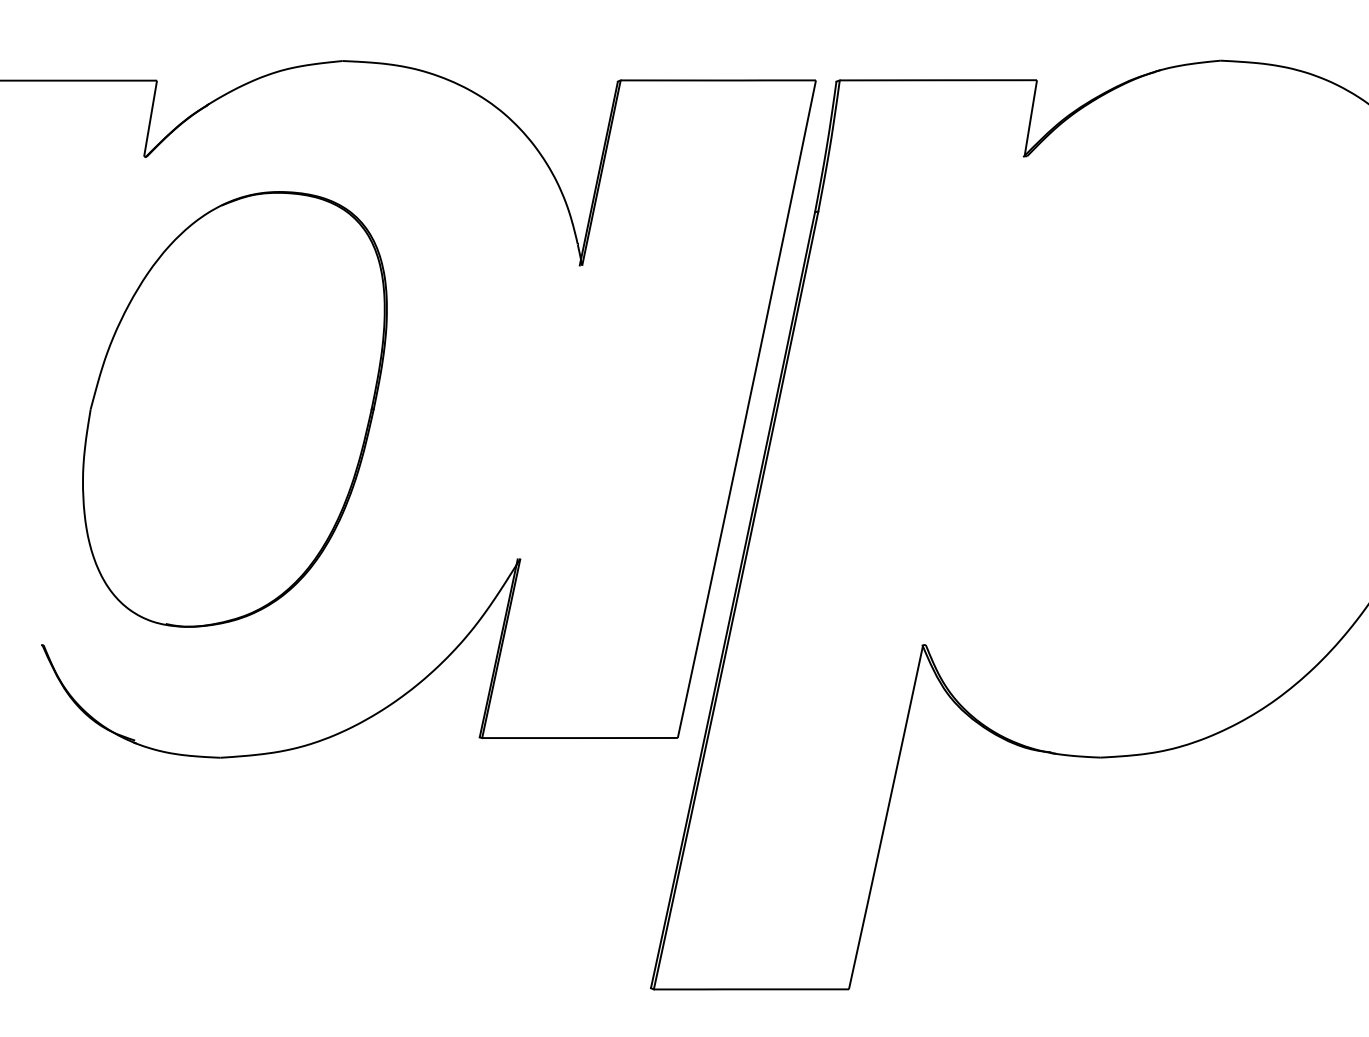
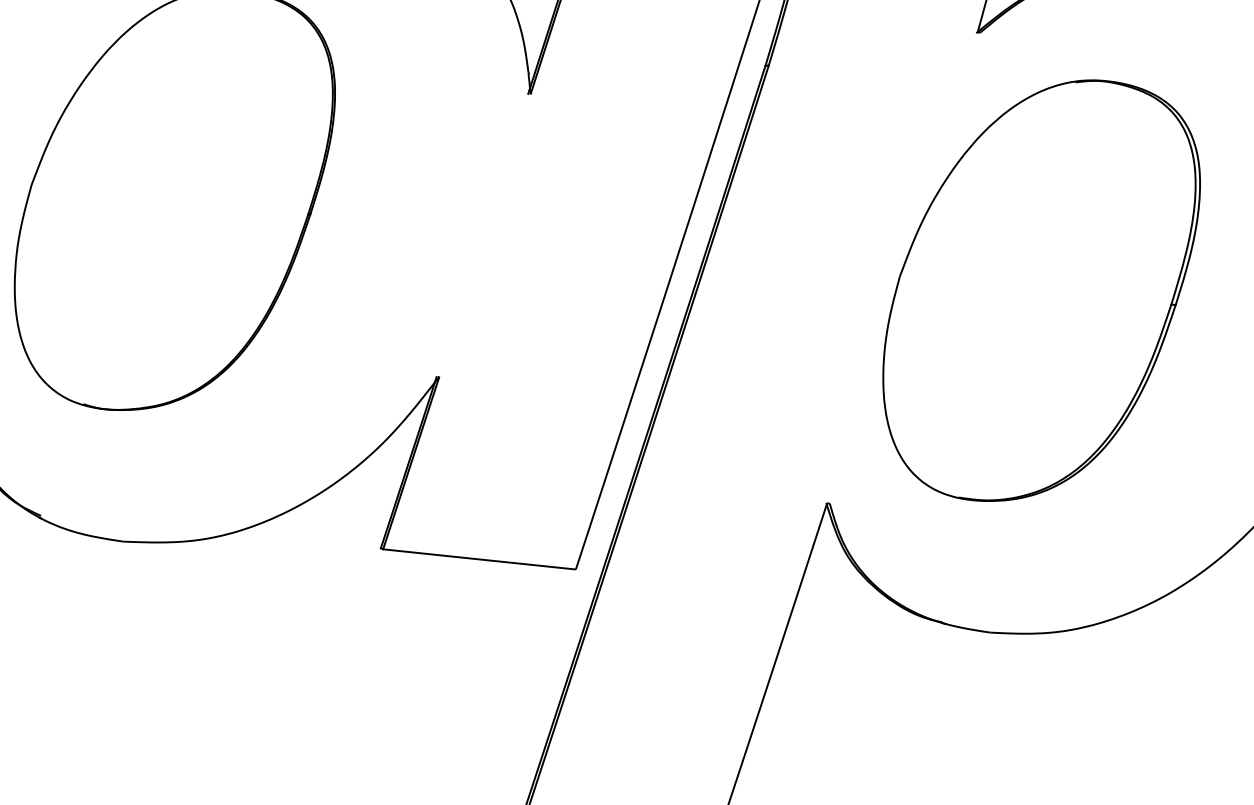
part: (1114, 408) -> (1040, 290), added

